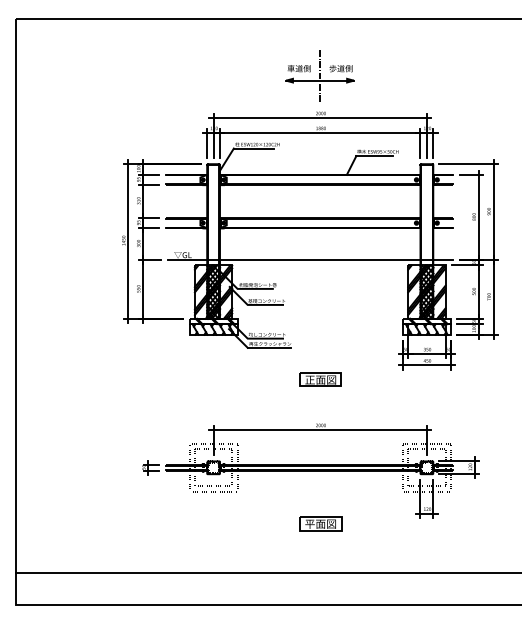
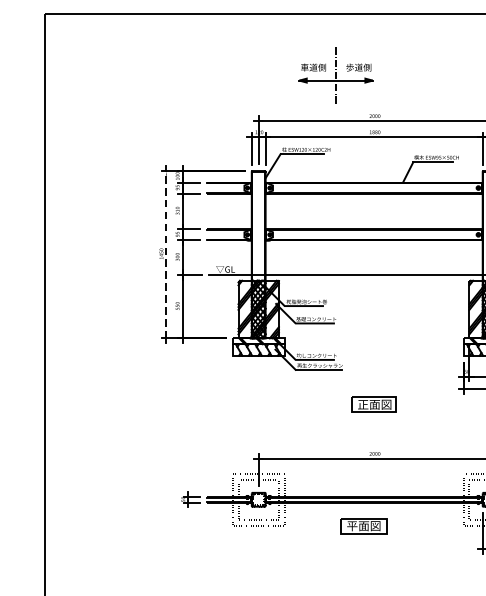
part: (319, 75) -> (335, 75), moved
line: (128, 241) -> (166, 254), solid -> dashed
part: (320, 523) -> (363, 525), moved

